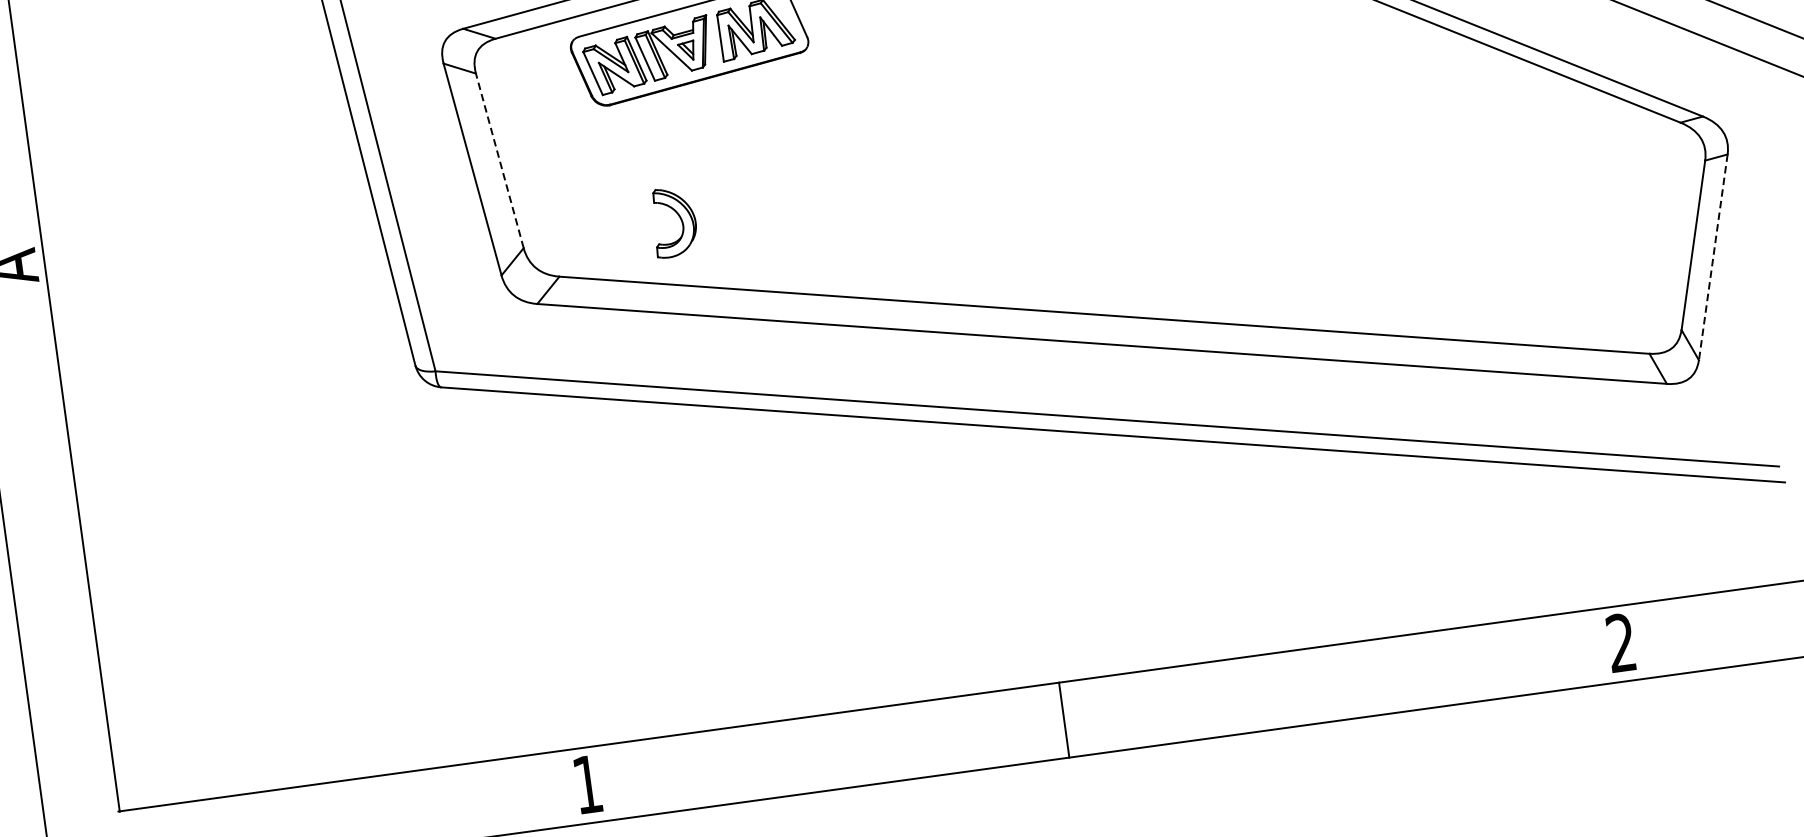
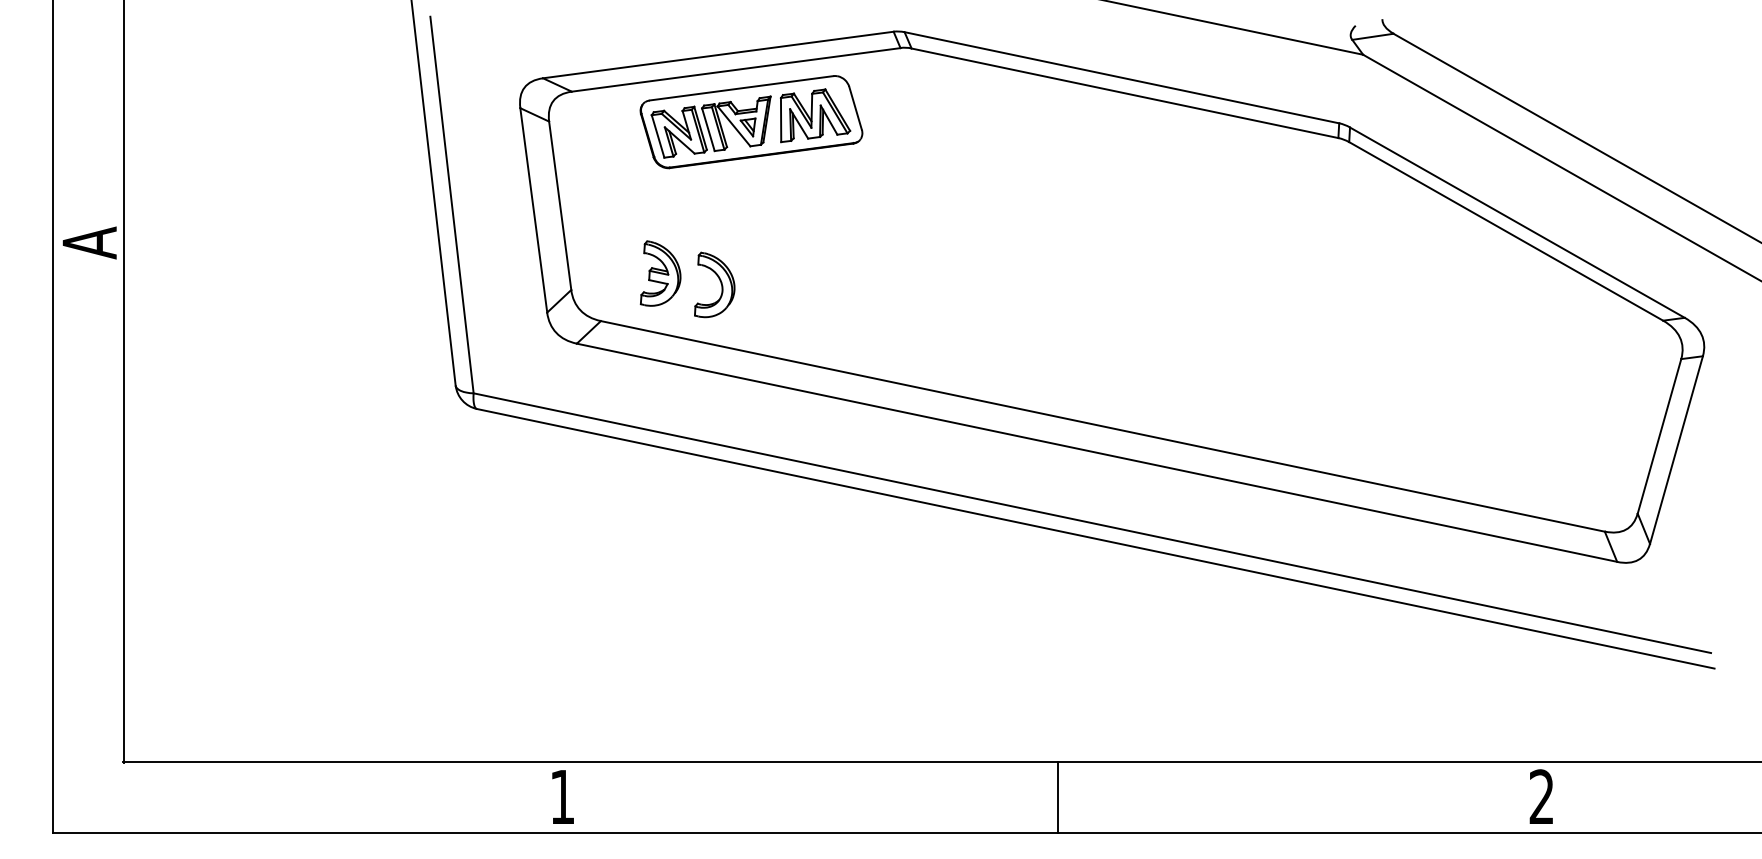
line: (500, 160) -> (560, 205), dashed -> solid
part: (615, 217) -> (660, 273), added
line: (1713, 257) -> (1676, 450), dashed -> solid
line: (1063, 719) -> (1057, 797), moved

